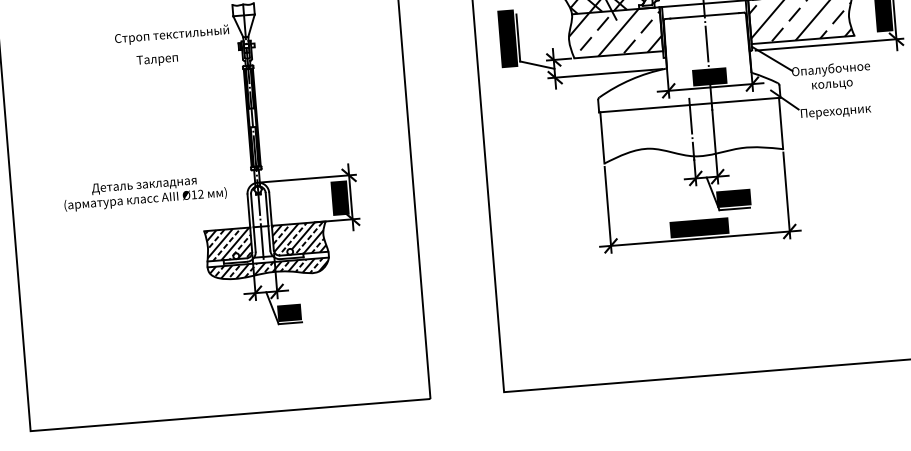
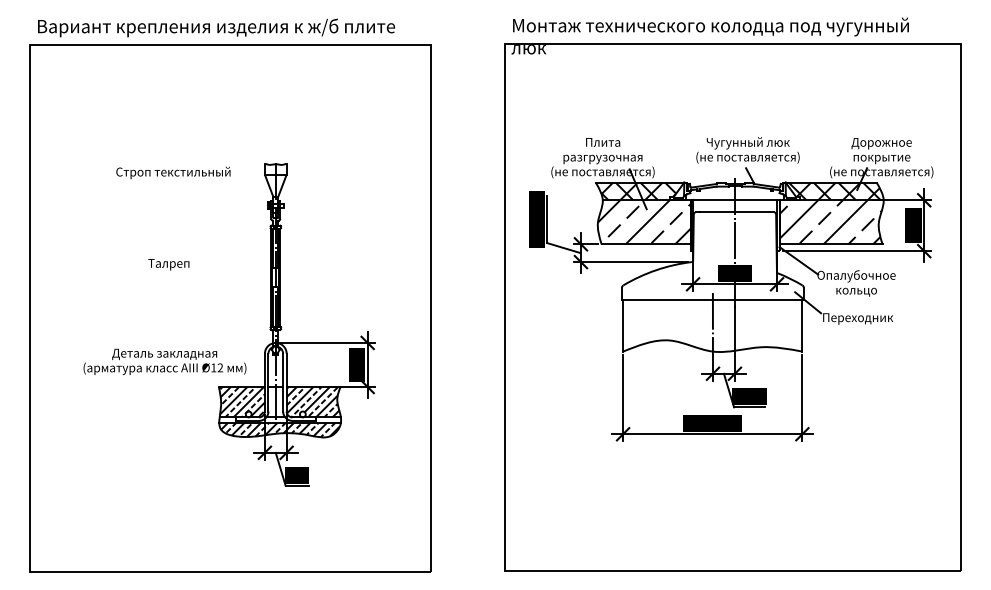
text: (172, 34) -> (173, 172), moved
text: (157, 59) -> (168, 264), moved
text: (144, 192) -> (164, 361), moved

